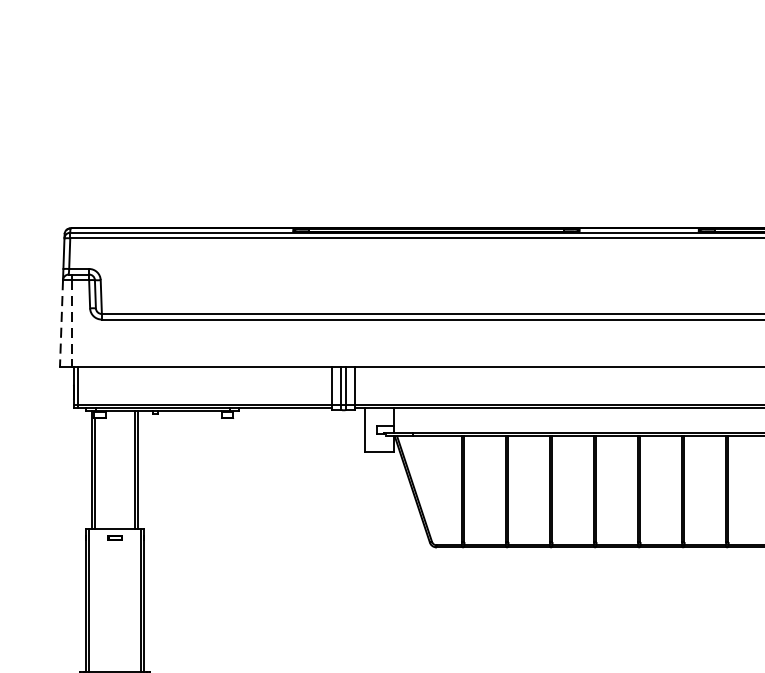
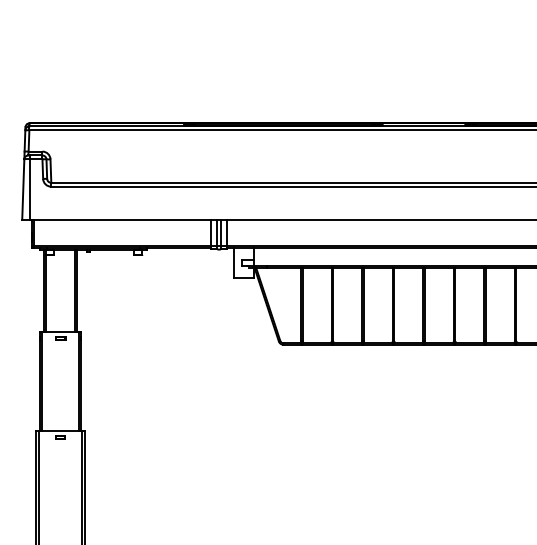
line: (61, 325) -> (23, 190), dashed -> solid
line: (71, 325) -> (30, 190), dashed -> solid

